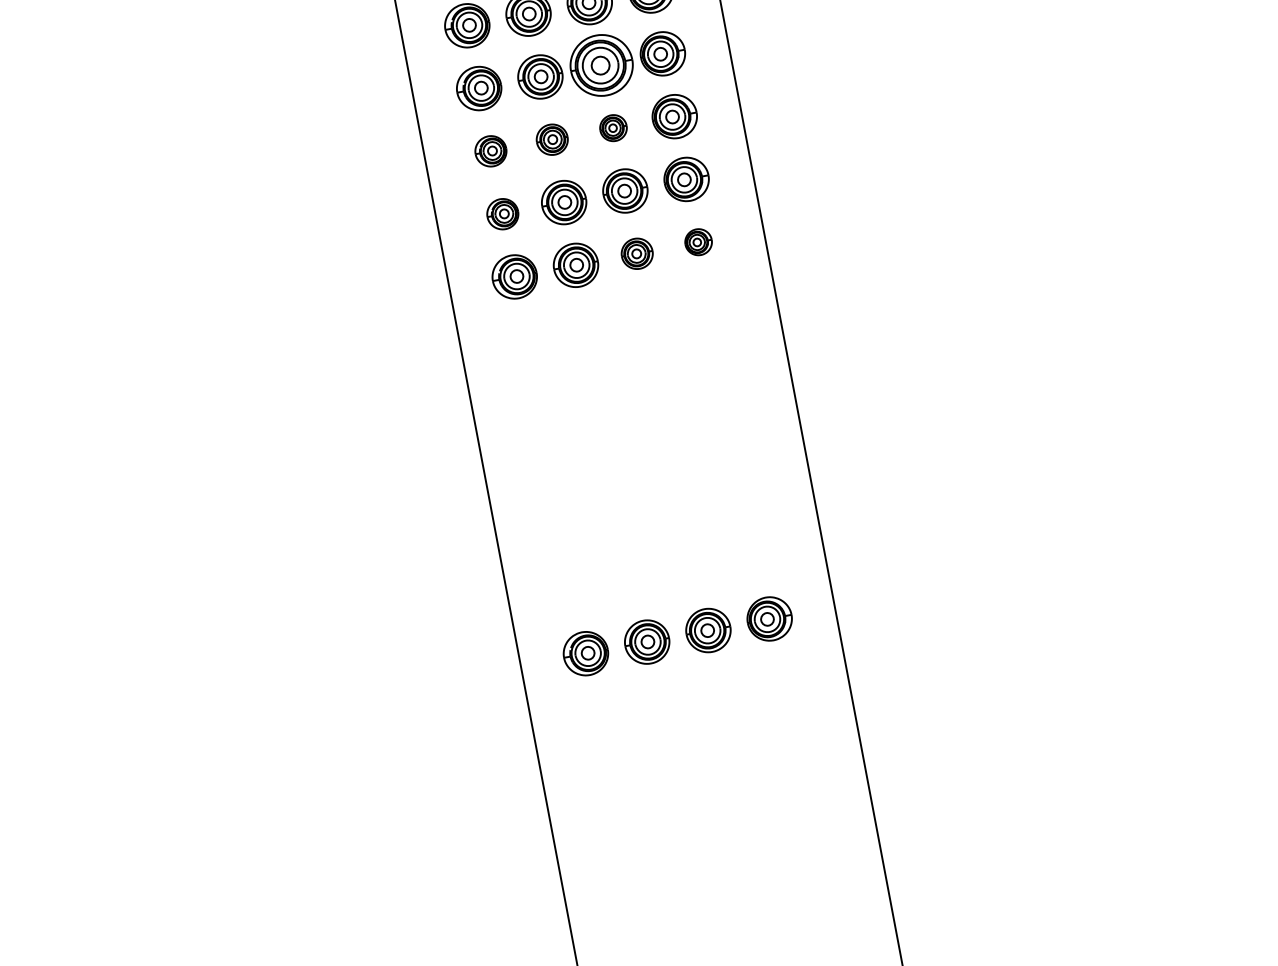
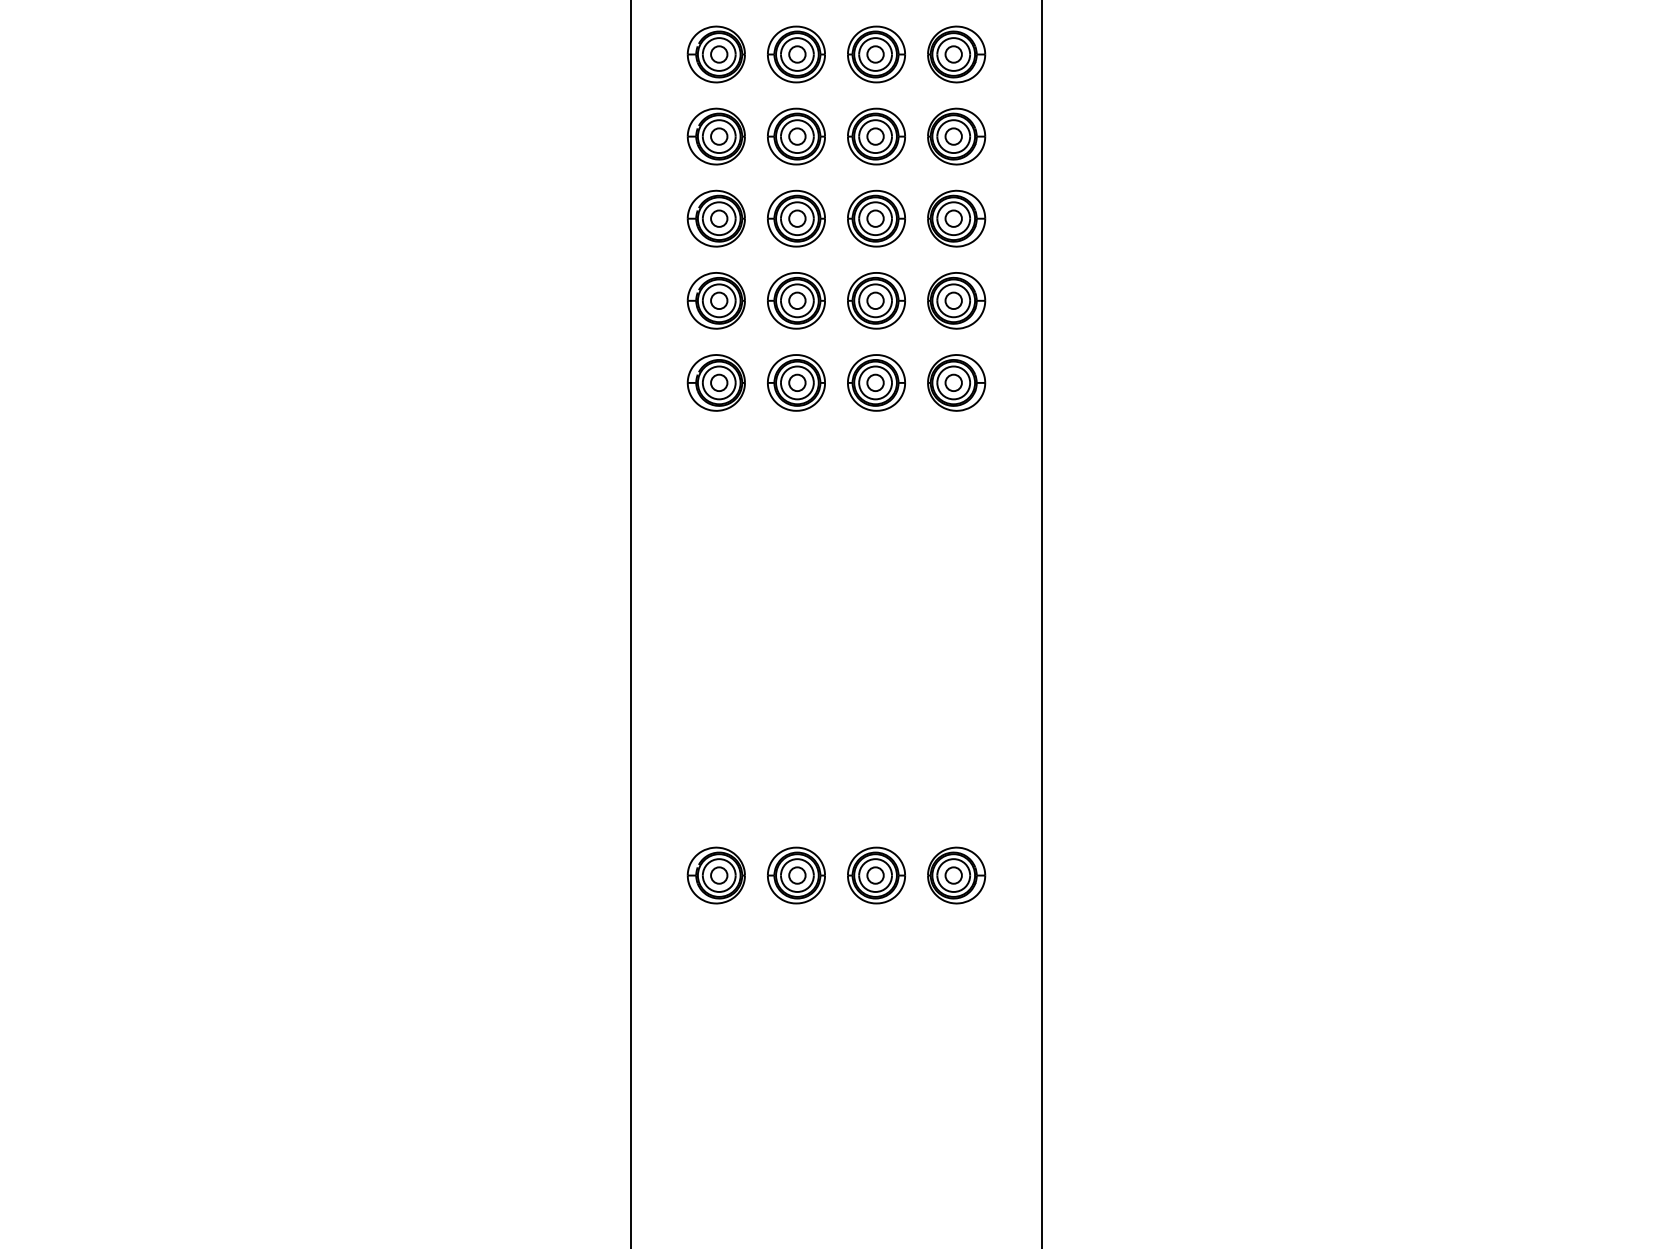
part: (601, 65) -> (876, 136), size x0.71
part: (613, 128) -> (876, 218), size x1.67
part: (552, 139) -> (796, 218), size x1.43
part: (490, 151) -> (715, 218), size x1.43
part: (502, 214) -> (715, 300), size x1.43
part: (698, 241) -> (956, 382), size x1.67
part: (637, 253) -> (876, 382), size x1.43

